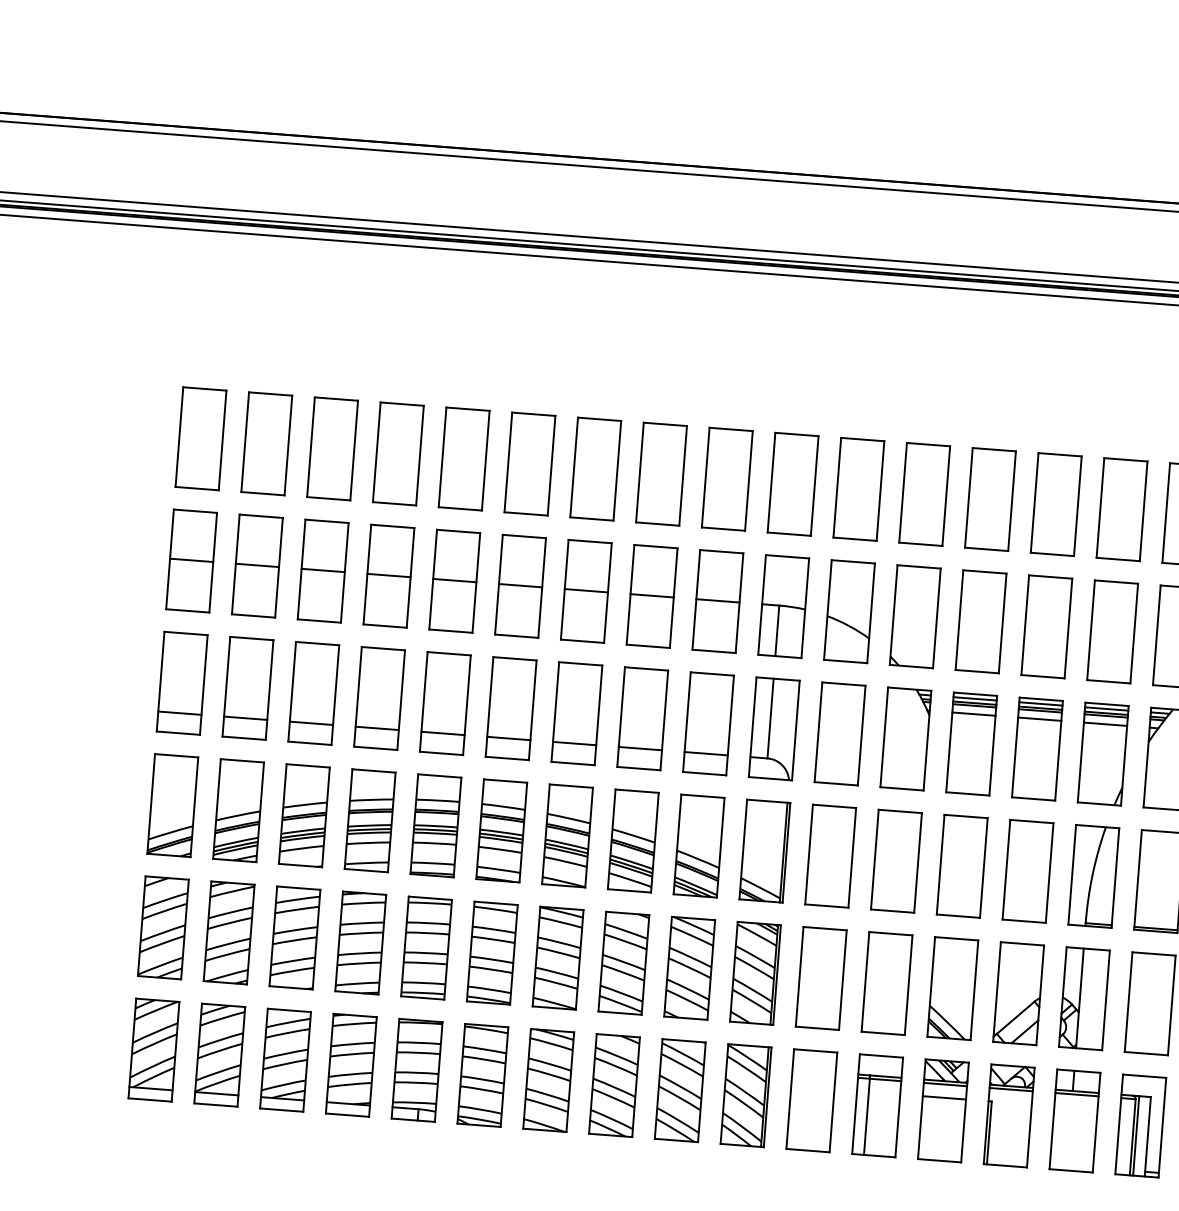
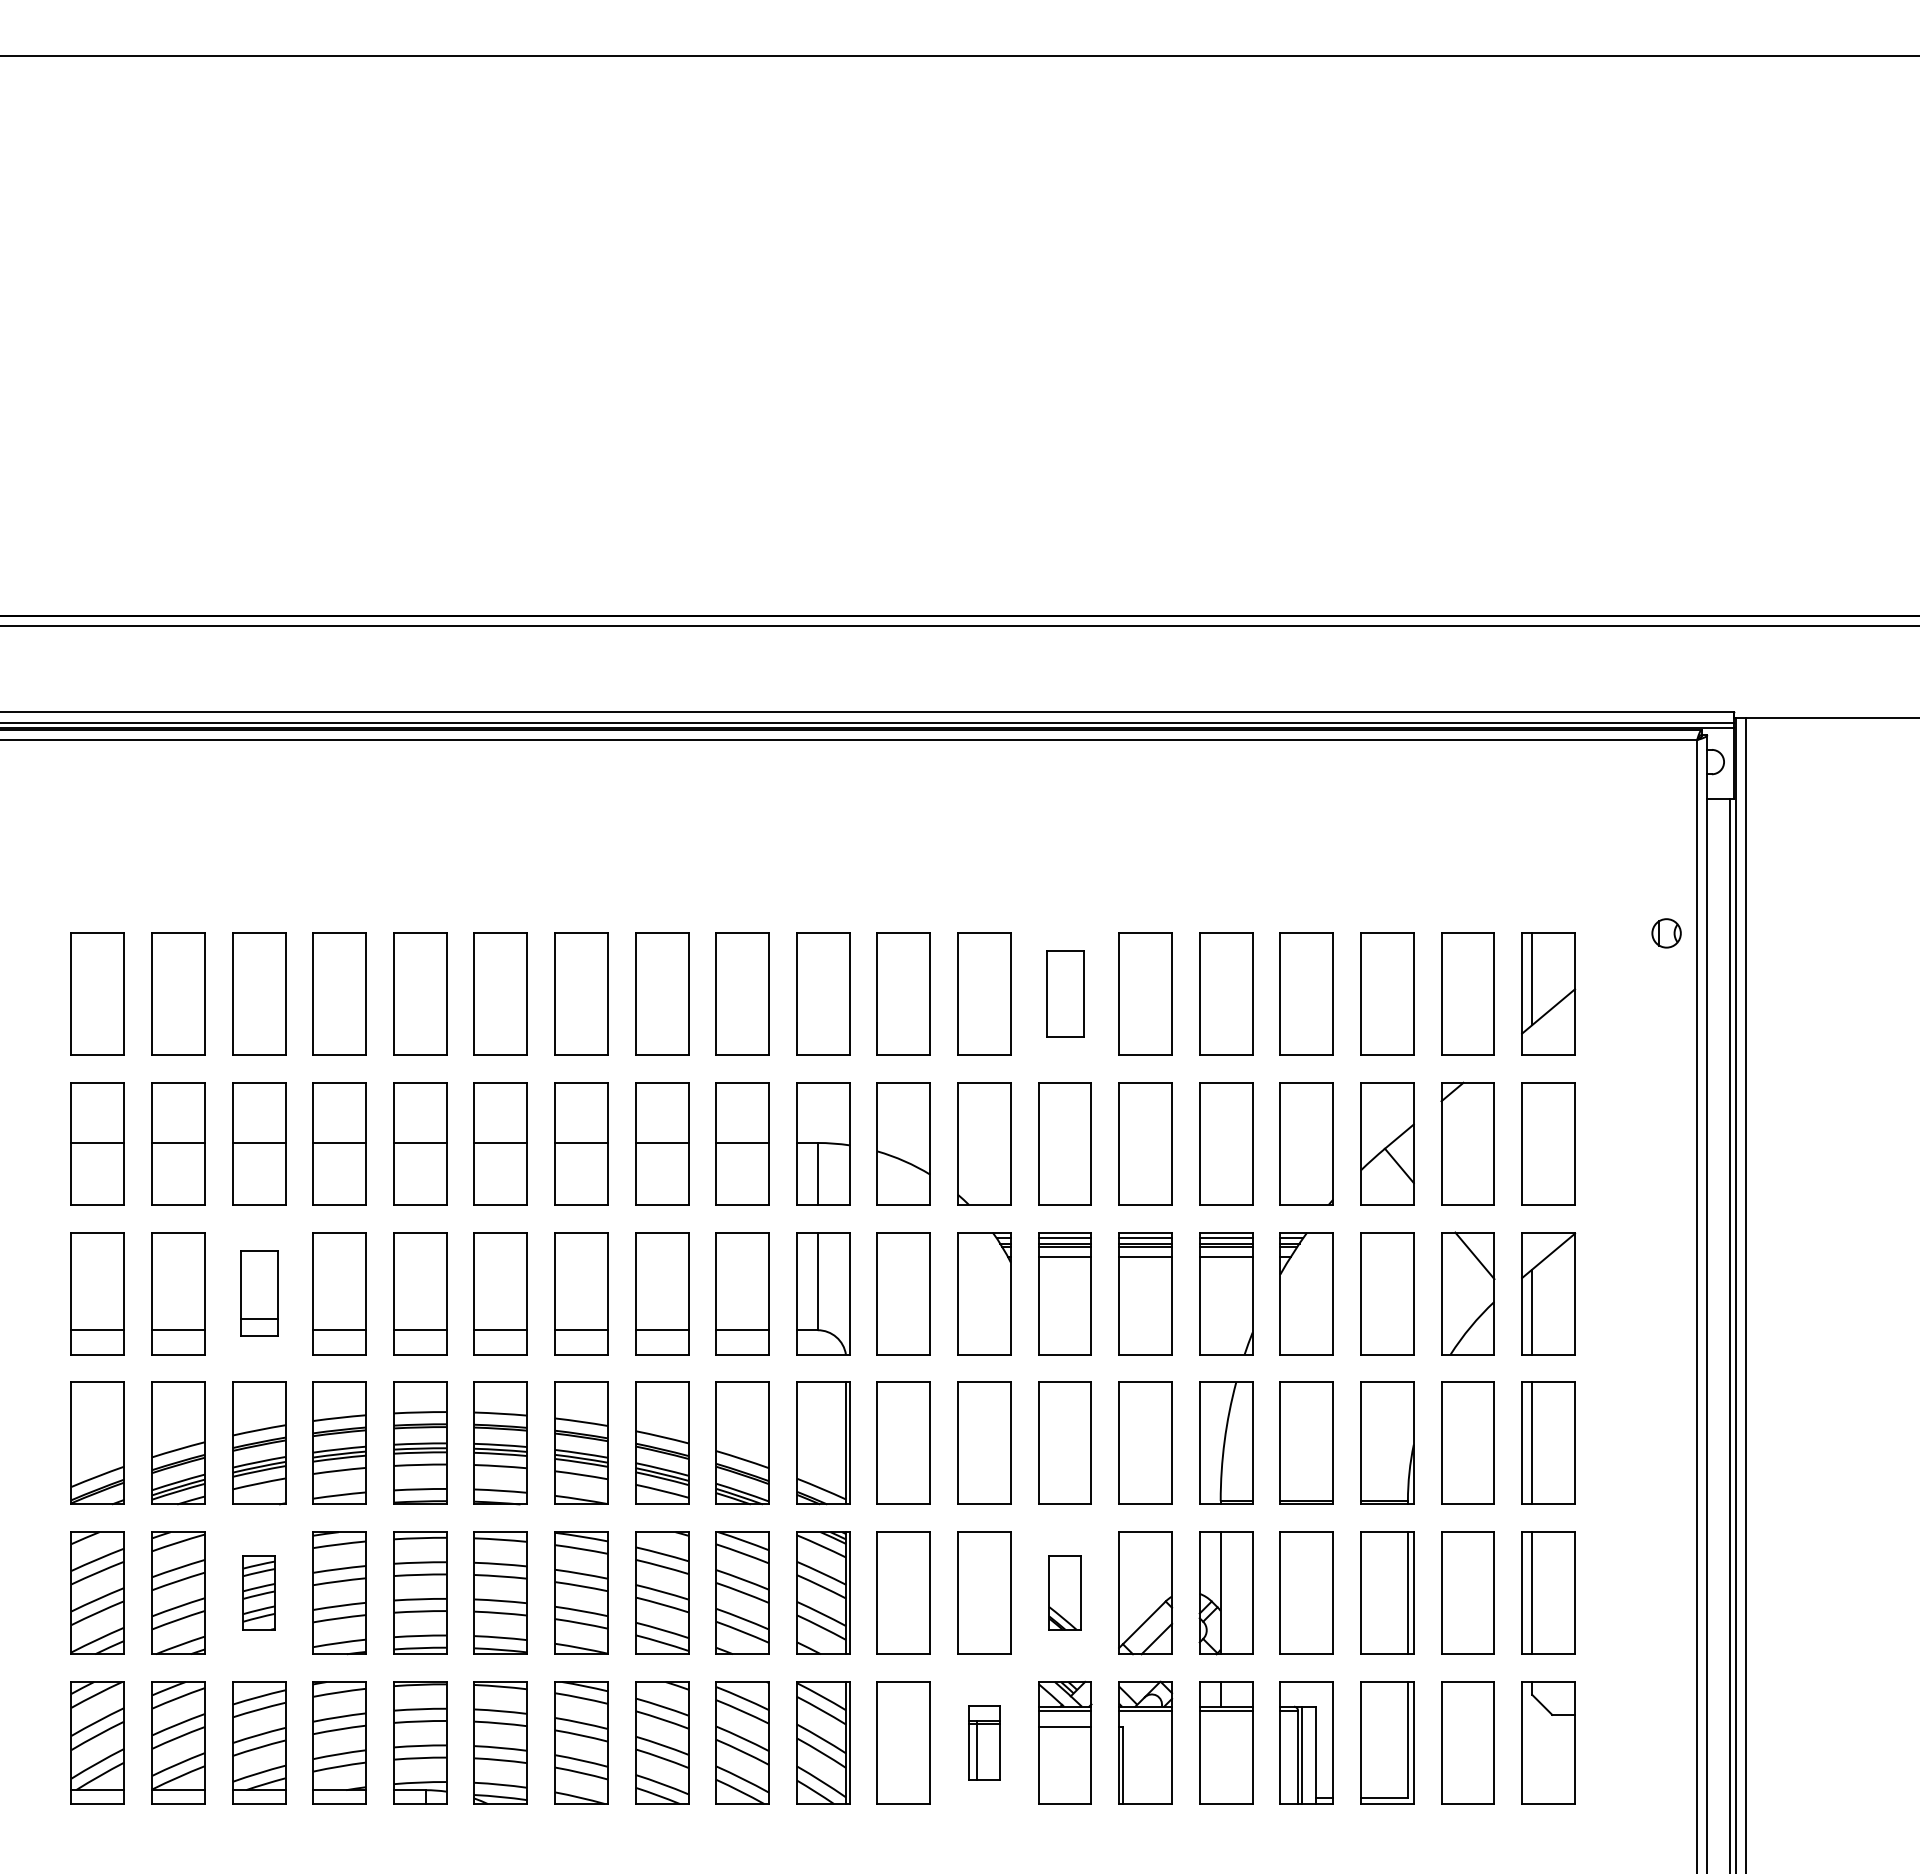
part: (990, 499) -> (1064, 993), size x0.7
part: (314, 693) -> (259, 1293), size x0.7
part: (295, 937) -> (259, 1592), size x0.6
part: (952, 988) -> (1064, 1592), size x0.6
part: (877, 1105) -> (984, 1742), size x0.6

